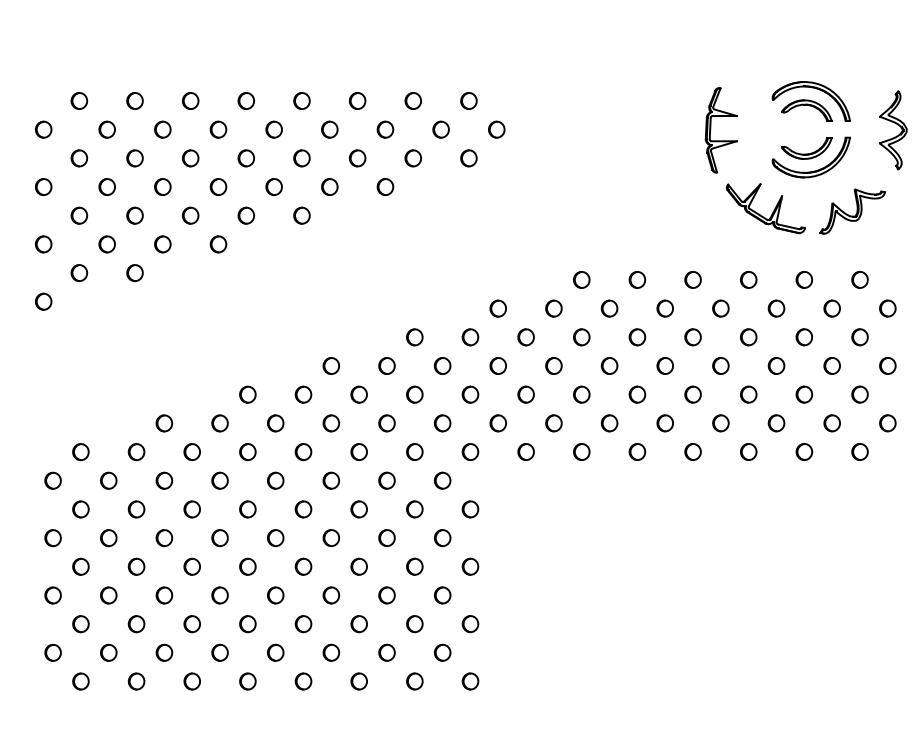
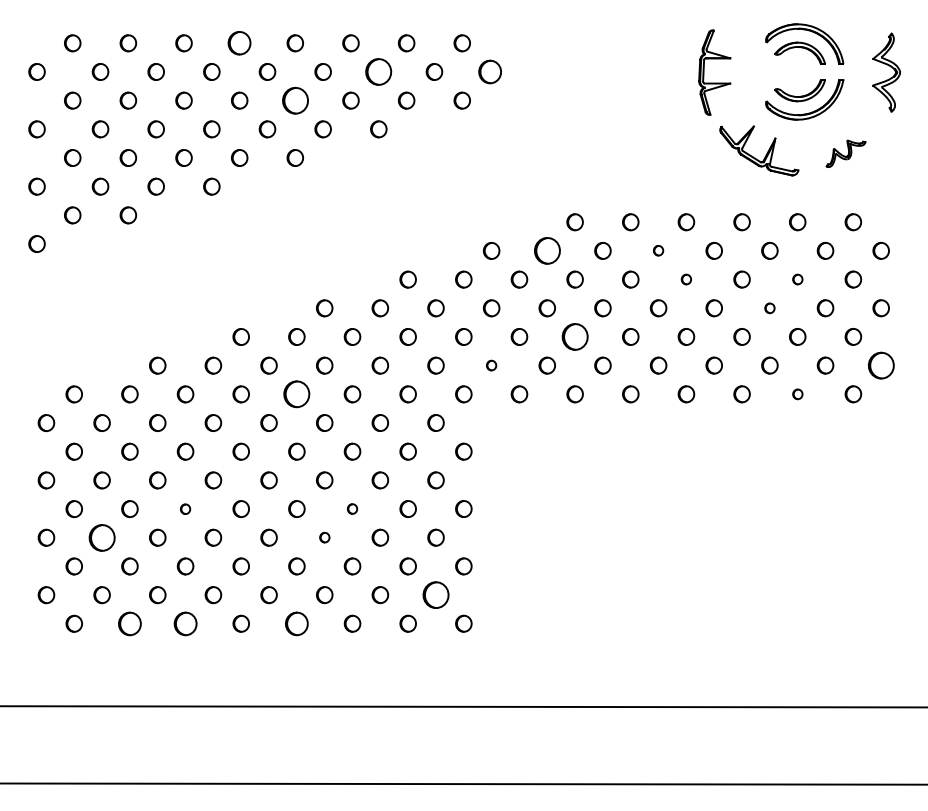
part: (246, 101) -> (239, 43), size x1.4
part: (385, 129) -> (378, 71), size x1.6
part: (496, 129) -> (489, 71), size x1.4
part: (301, 158) -> (294, 100), size x1.6
part: (852, 211) -> (845, 153), size x0.6
part: (553, 308) -> (546, 250), size x1.6
part: (665, 308) -> (658, 250), size x0.6
part: (693, 337) -> (686, 279), size x0.6
part: (804, 337) -> (797, 279), size x0.6
part: (776, 366) -> (769, 308), size x0.6
part: (581, 394) -> (574, 336), size x1.6
part: (498, 423) -> (491, 365), size x0.6
part: (887, 423) -> (880, 365), size x1.6
part: (303, 452) -> (296, 394), size x1.6
part: (804, 452) -> (797, 394), size x0.6
part: (359, 566) -> (352, 508), size x0.6
part: (192, 567) -> (185, 509), size x0.6
part: (108, 595) -> (101, 537), size x1.6
part: (331, 595) -> (324, 537), size x0.6
part: (442, 652) -> (435, 594), size x1.6
part: (136, 681) -> (129, 623), size x1.4
part: (192, 681) -> (185, 623), size x1.4
part: (303, 681) -> (296, 623), size x1.4

